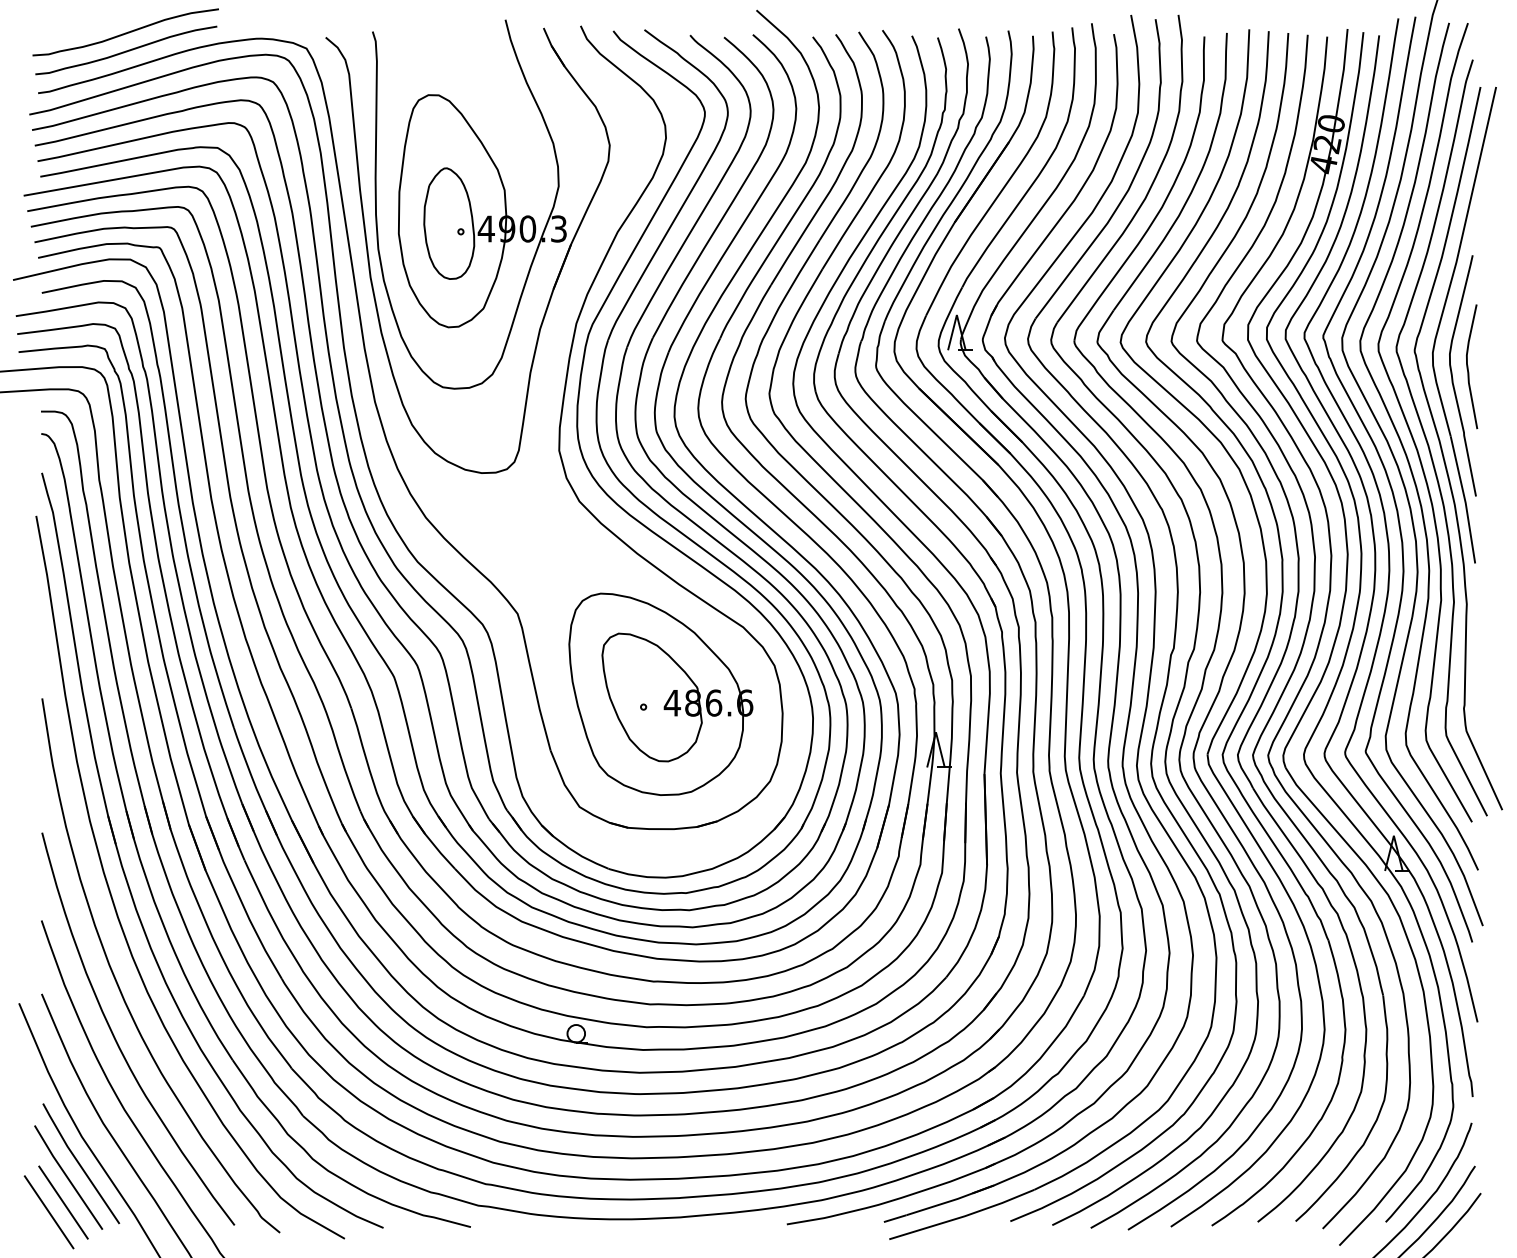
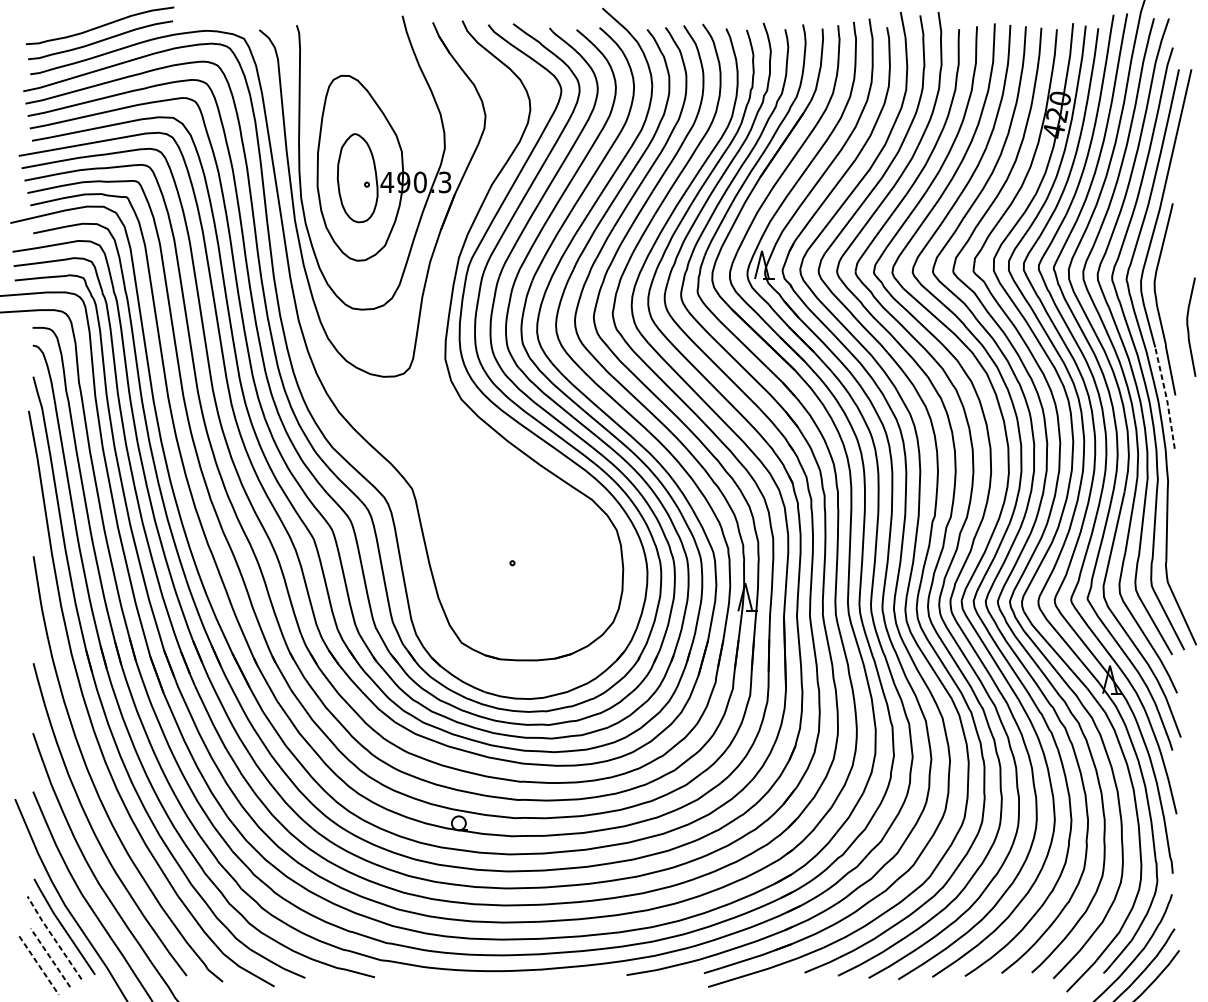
curve: (1468, 366) -> (1188, 326), moved
line: (1465, 500) -> (1167, 398), solid -> dashed
part: (660, 693) -> (525, 552), removed
line: (67, 1177) -> (53, 937), solid -> dashed
line: (63, 1202) -> (50, 957), solid -> dashed
line: (49, 1212) -> (39, 965), solid -> dashed

